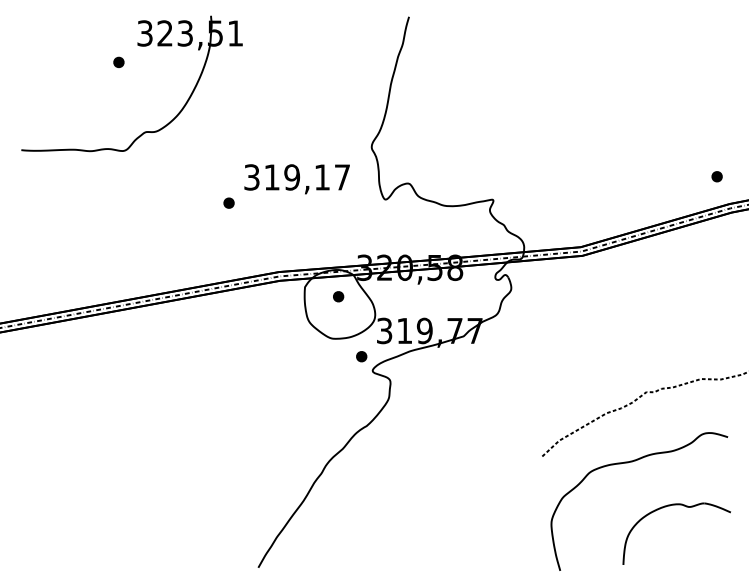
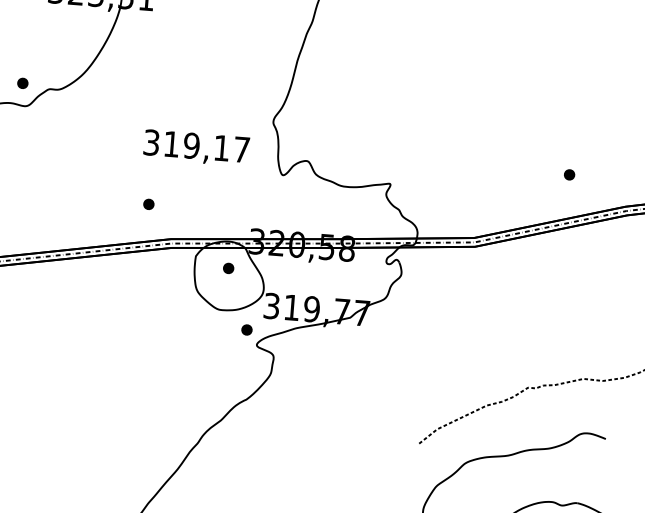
part: (118, 61) -> (22, 82), moved
part: (716, 176) -> (568, 174), moved
part: (228, 202) -> (148, 203), moved

